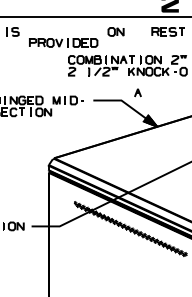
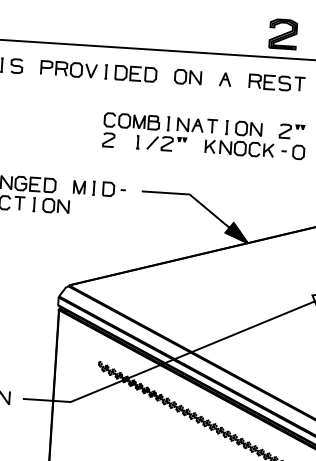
part: (63, 42) -> (98, 70), moved
part: (137, 92) -> (224, 78), moved

